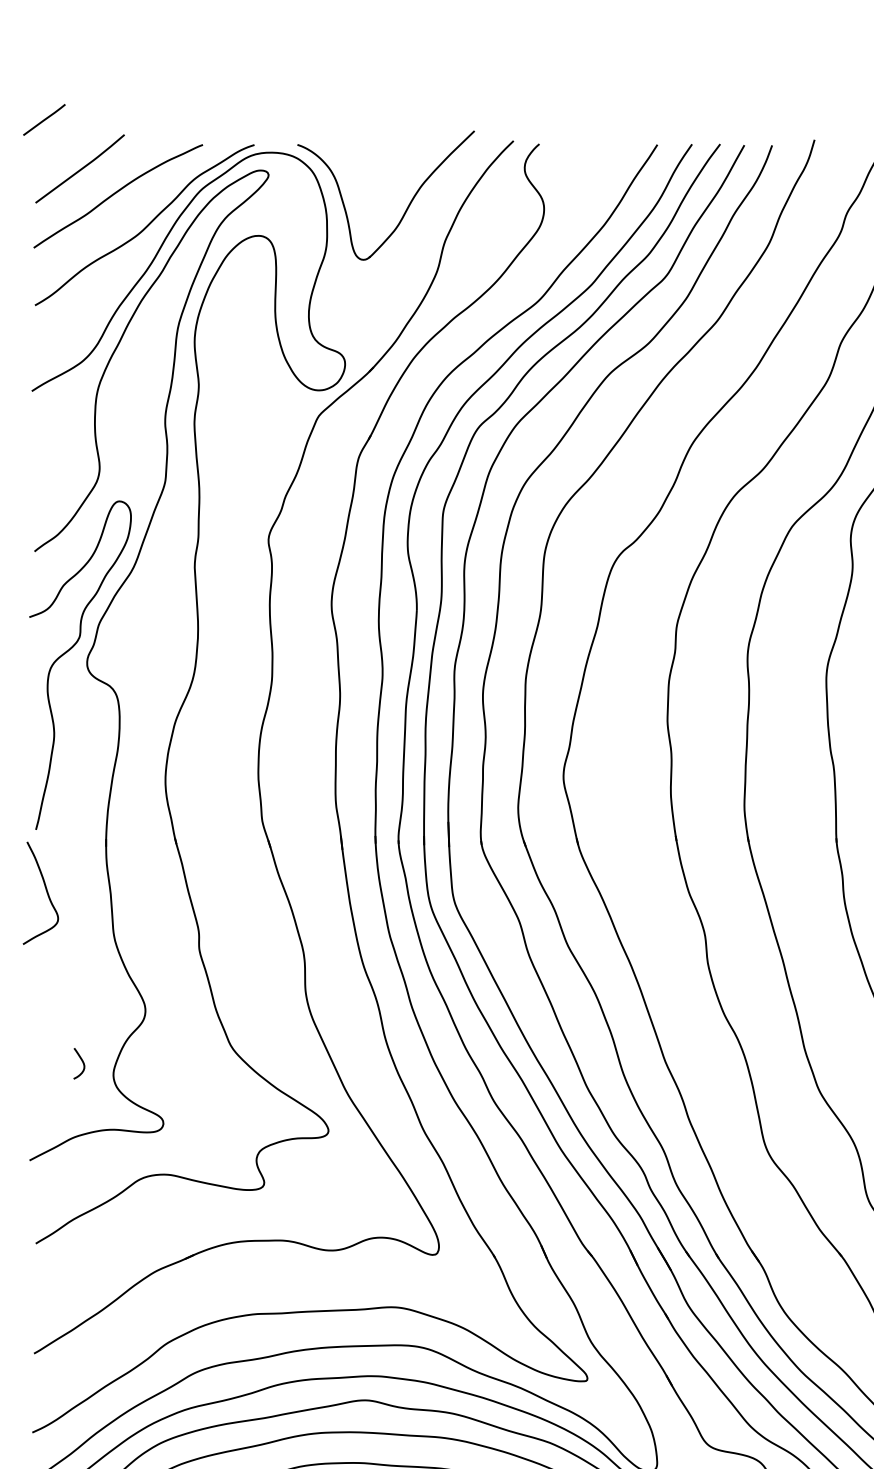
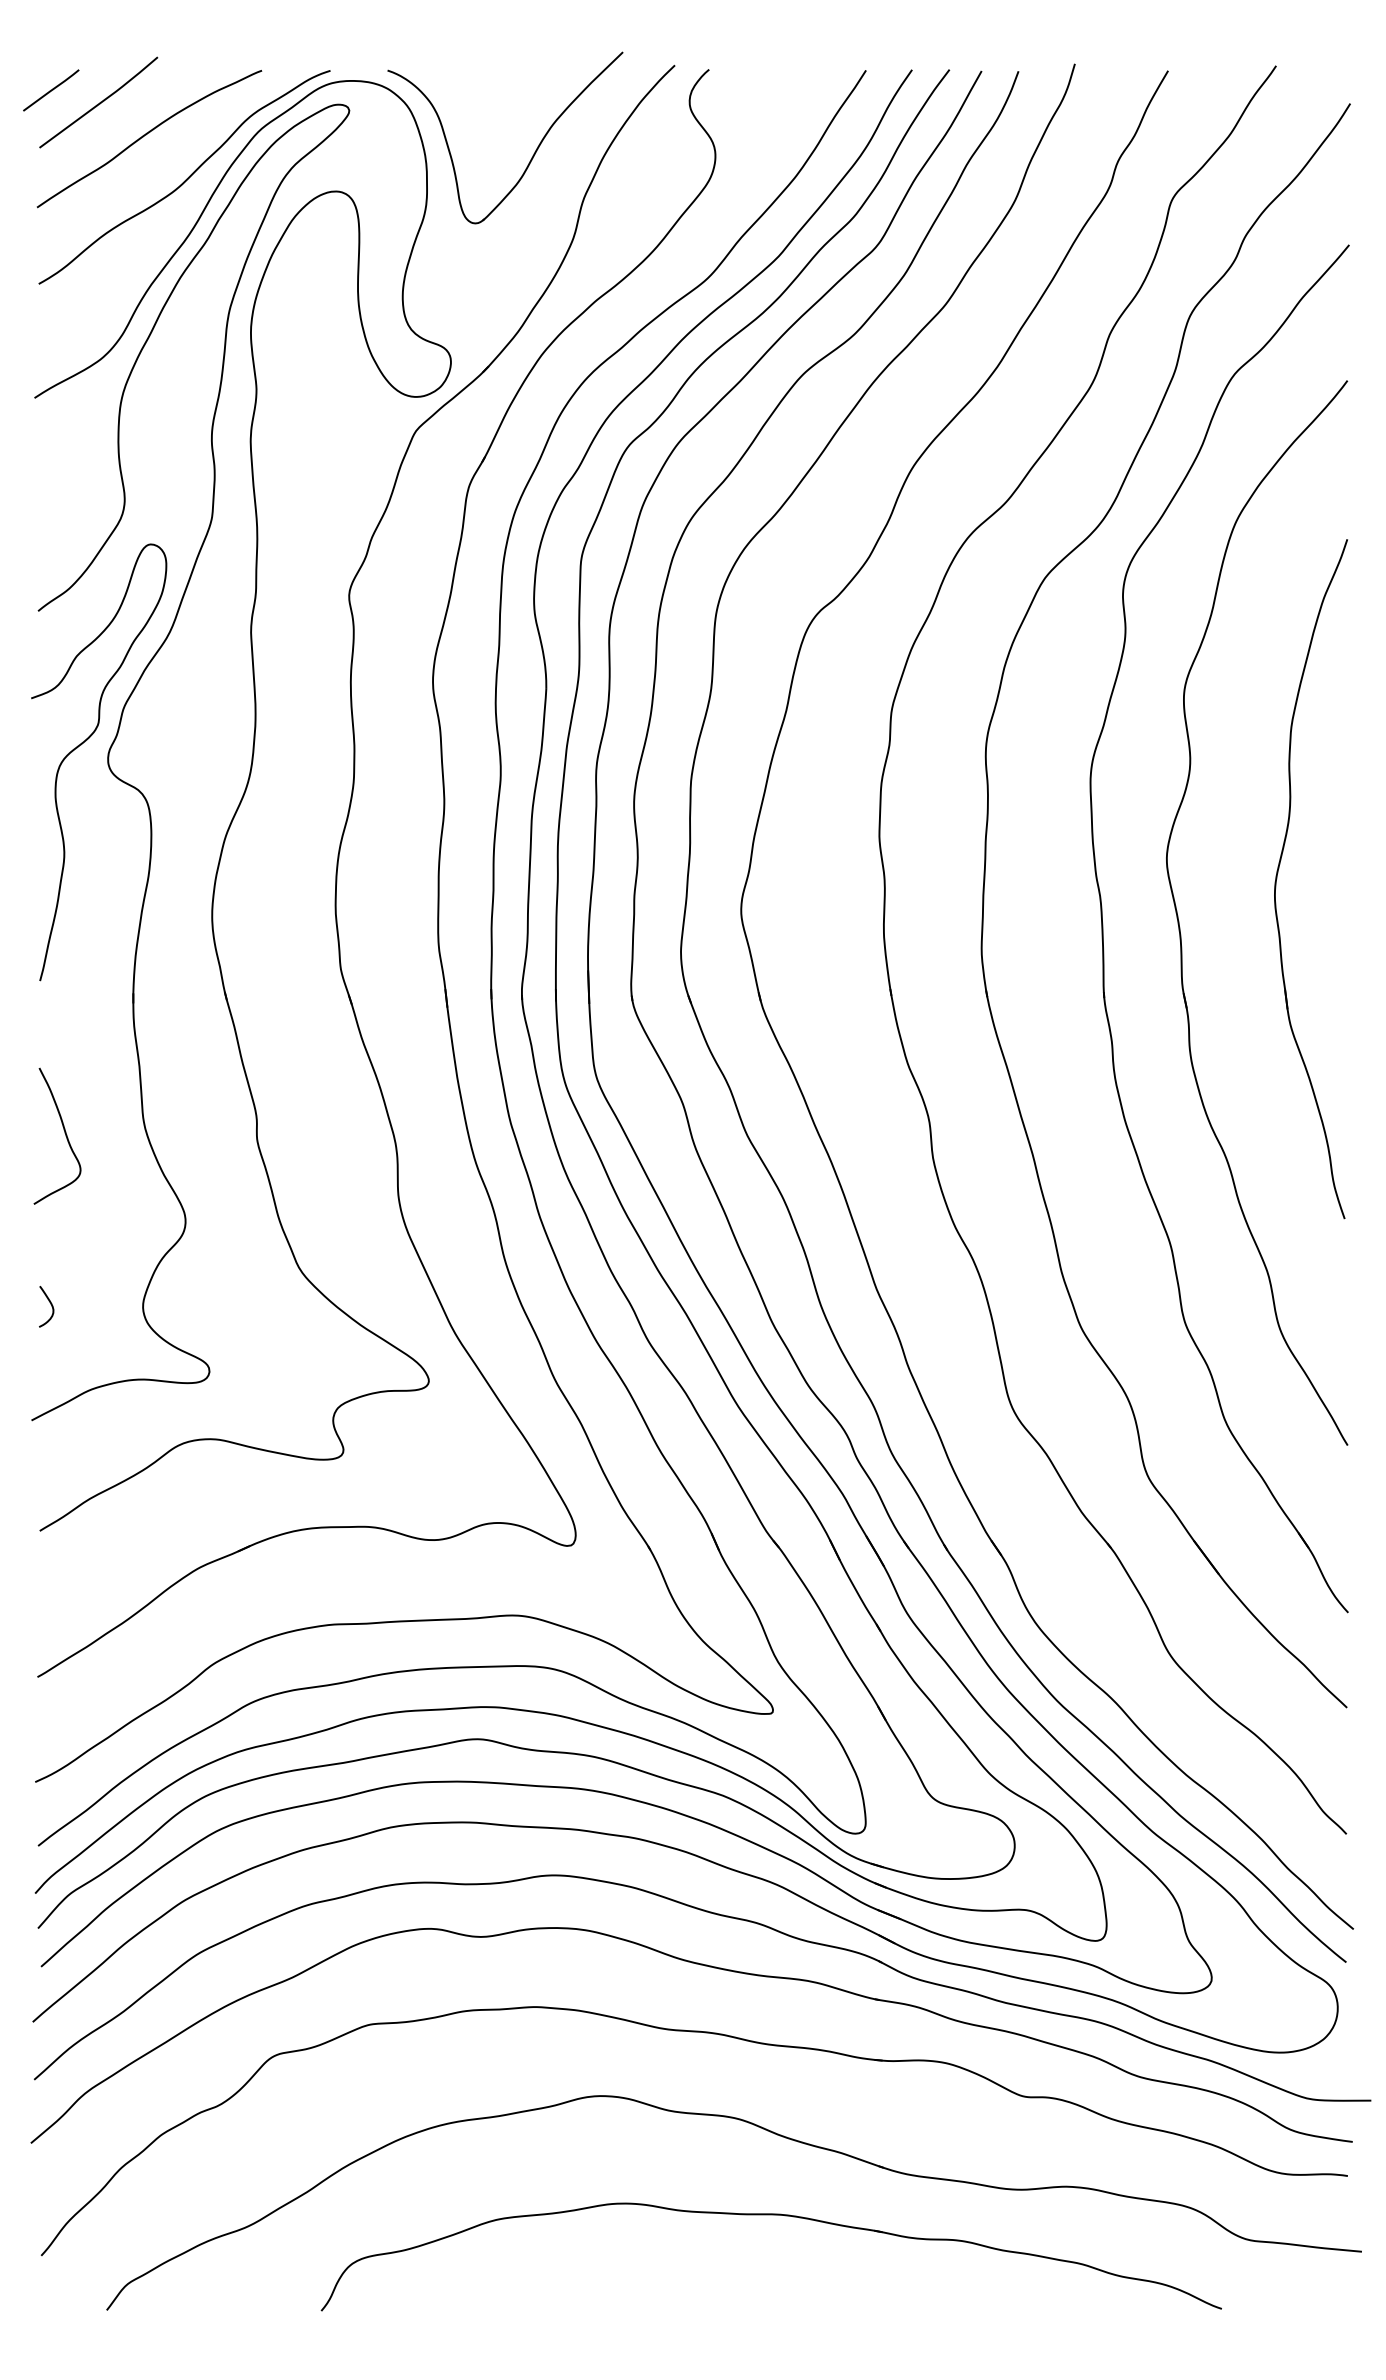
line: (44, 119) -> (51, 90), moved
curve: (46, 891) -> (64, 1133), moved
curve: (82, 1061) -> (50, 1304), moved

